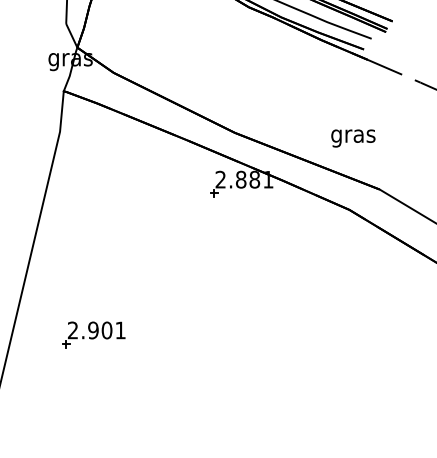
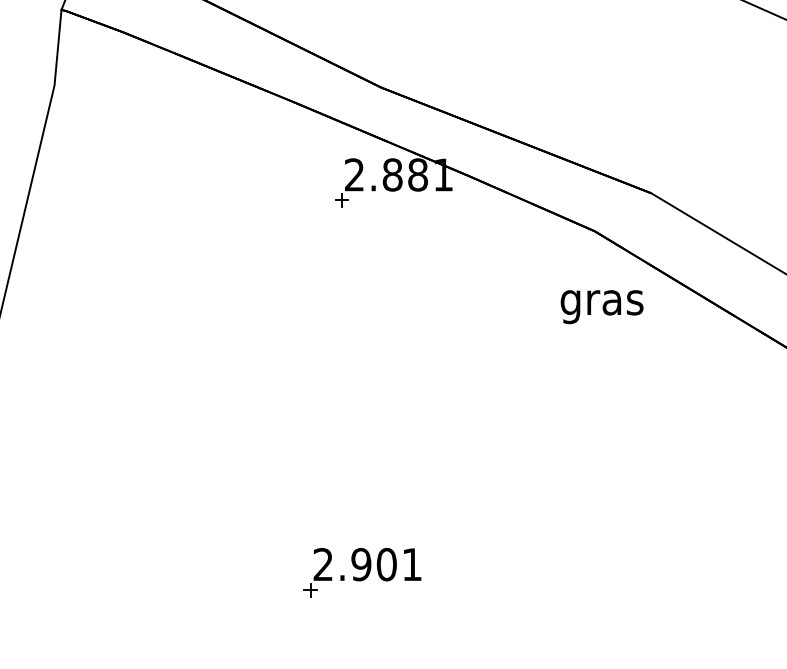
text: (353, 138) -> (602, 307), moved
part: (93, 334) -> (361, 572), moved

